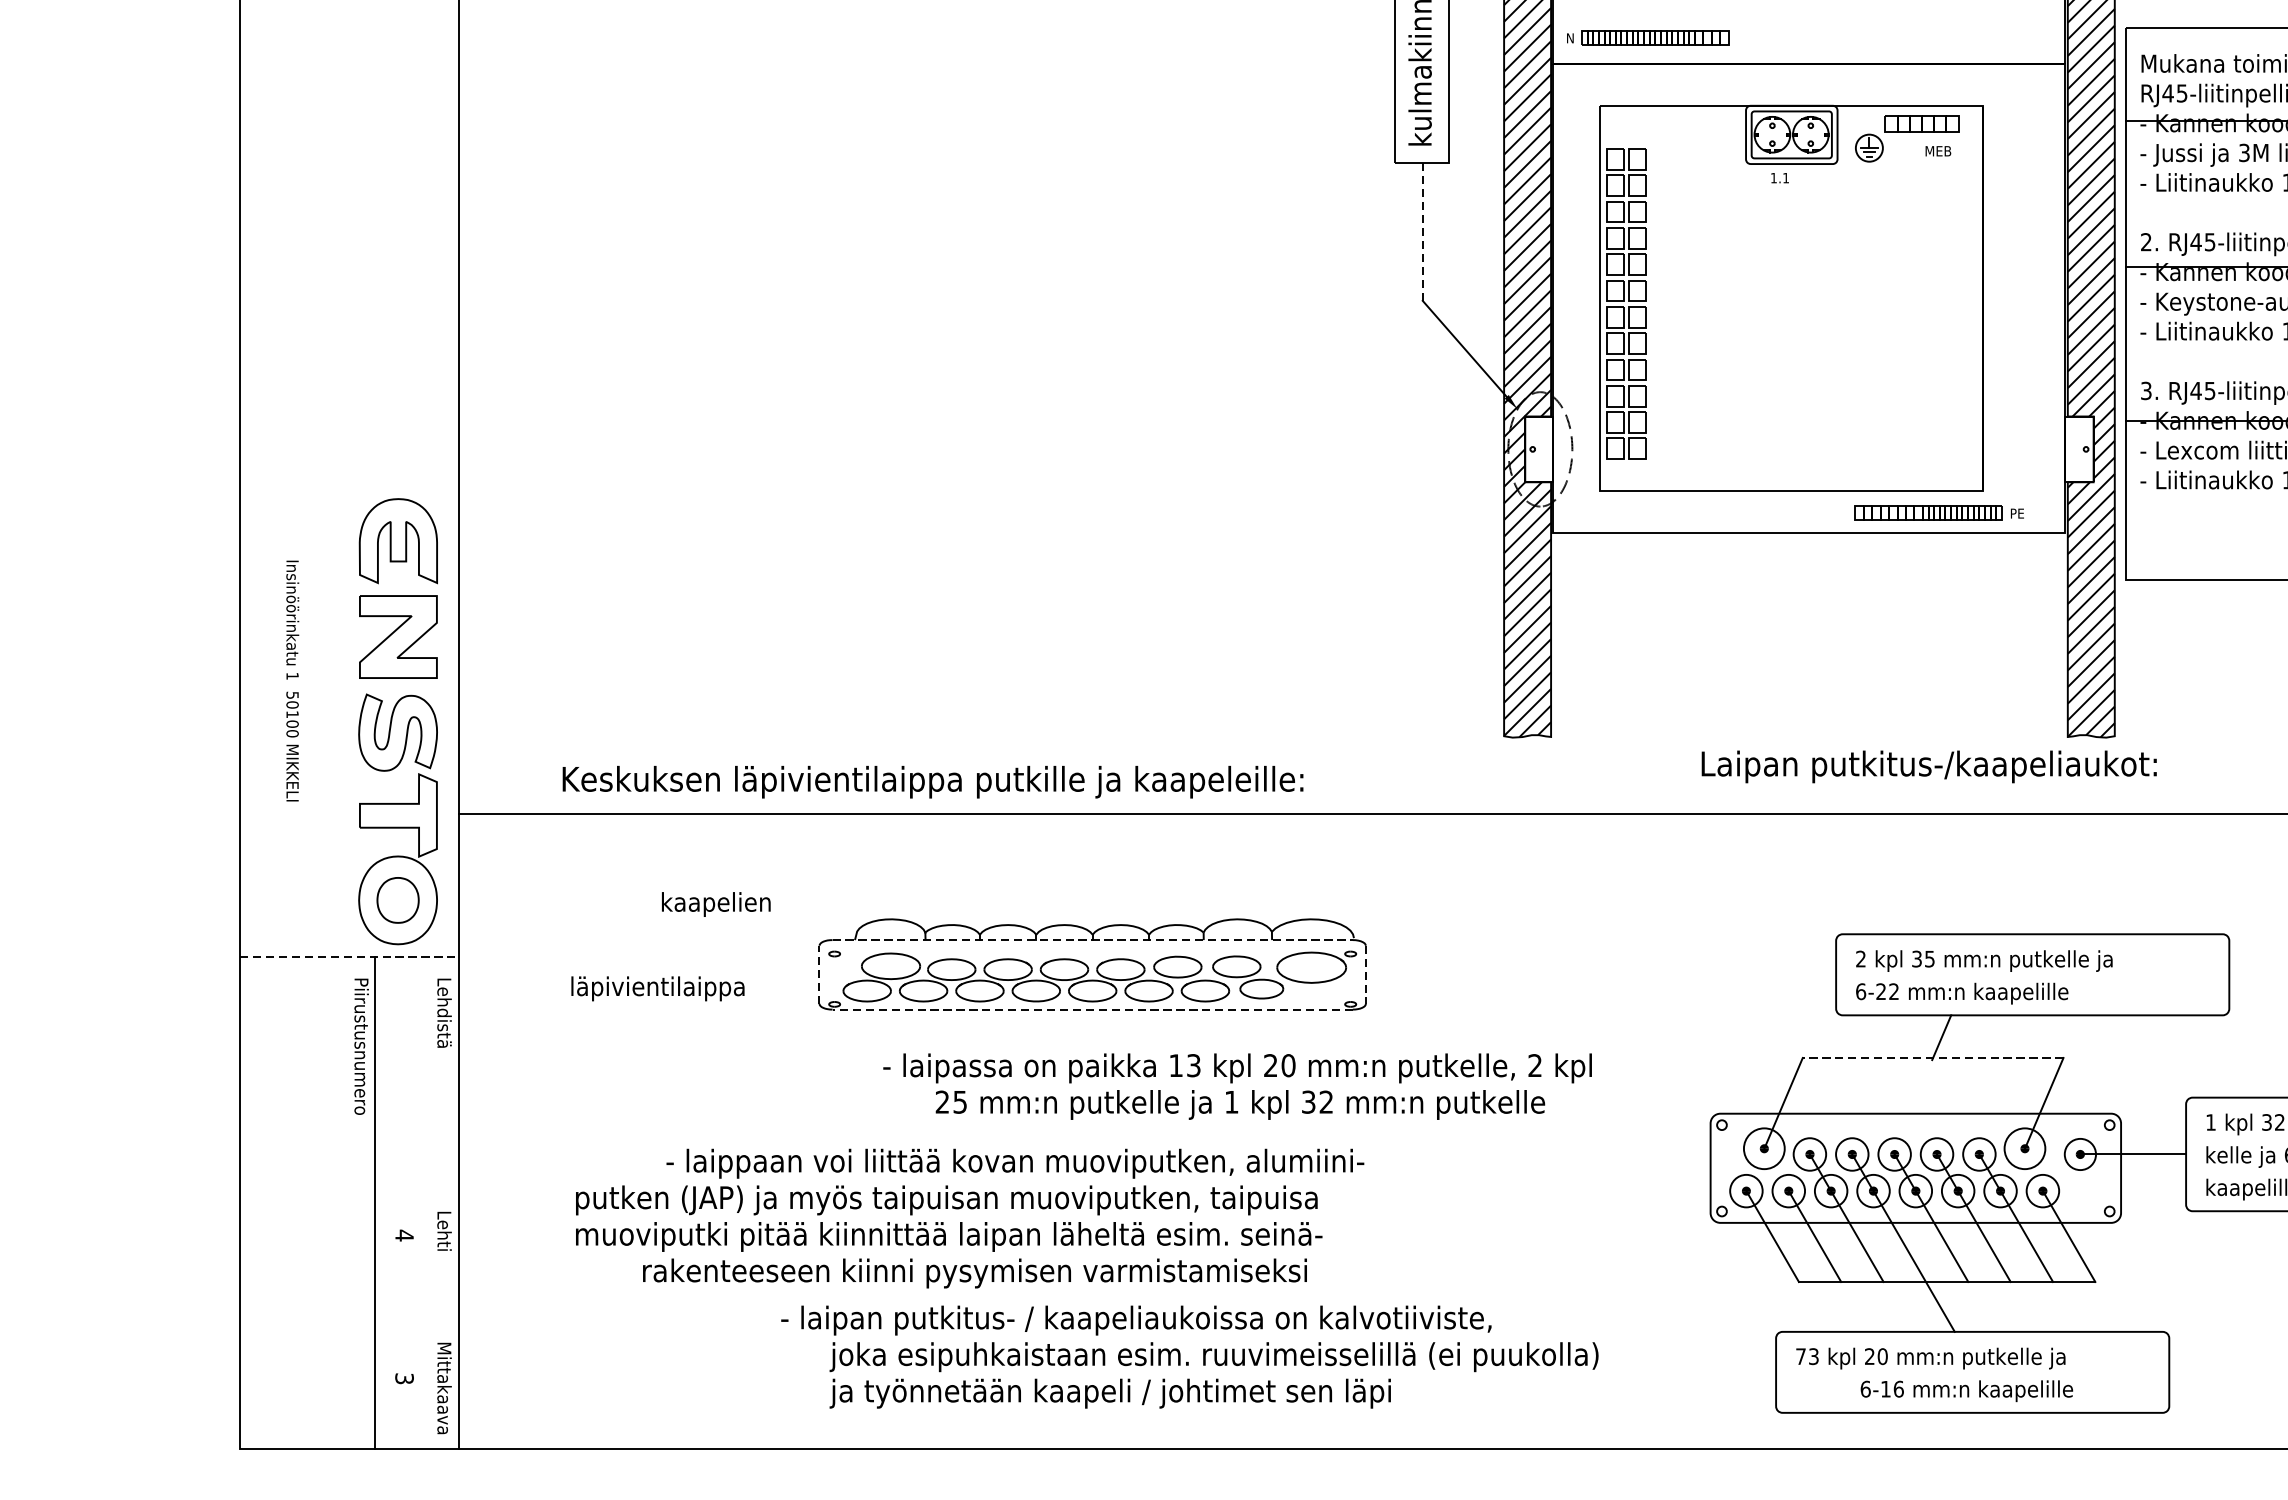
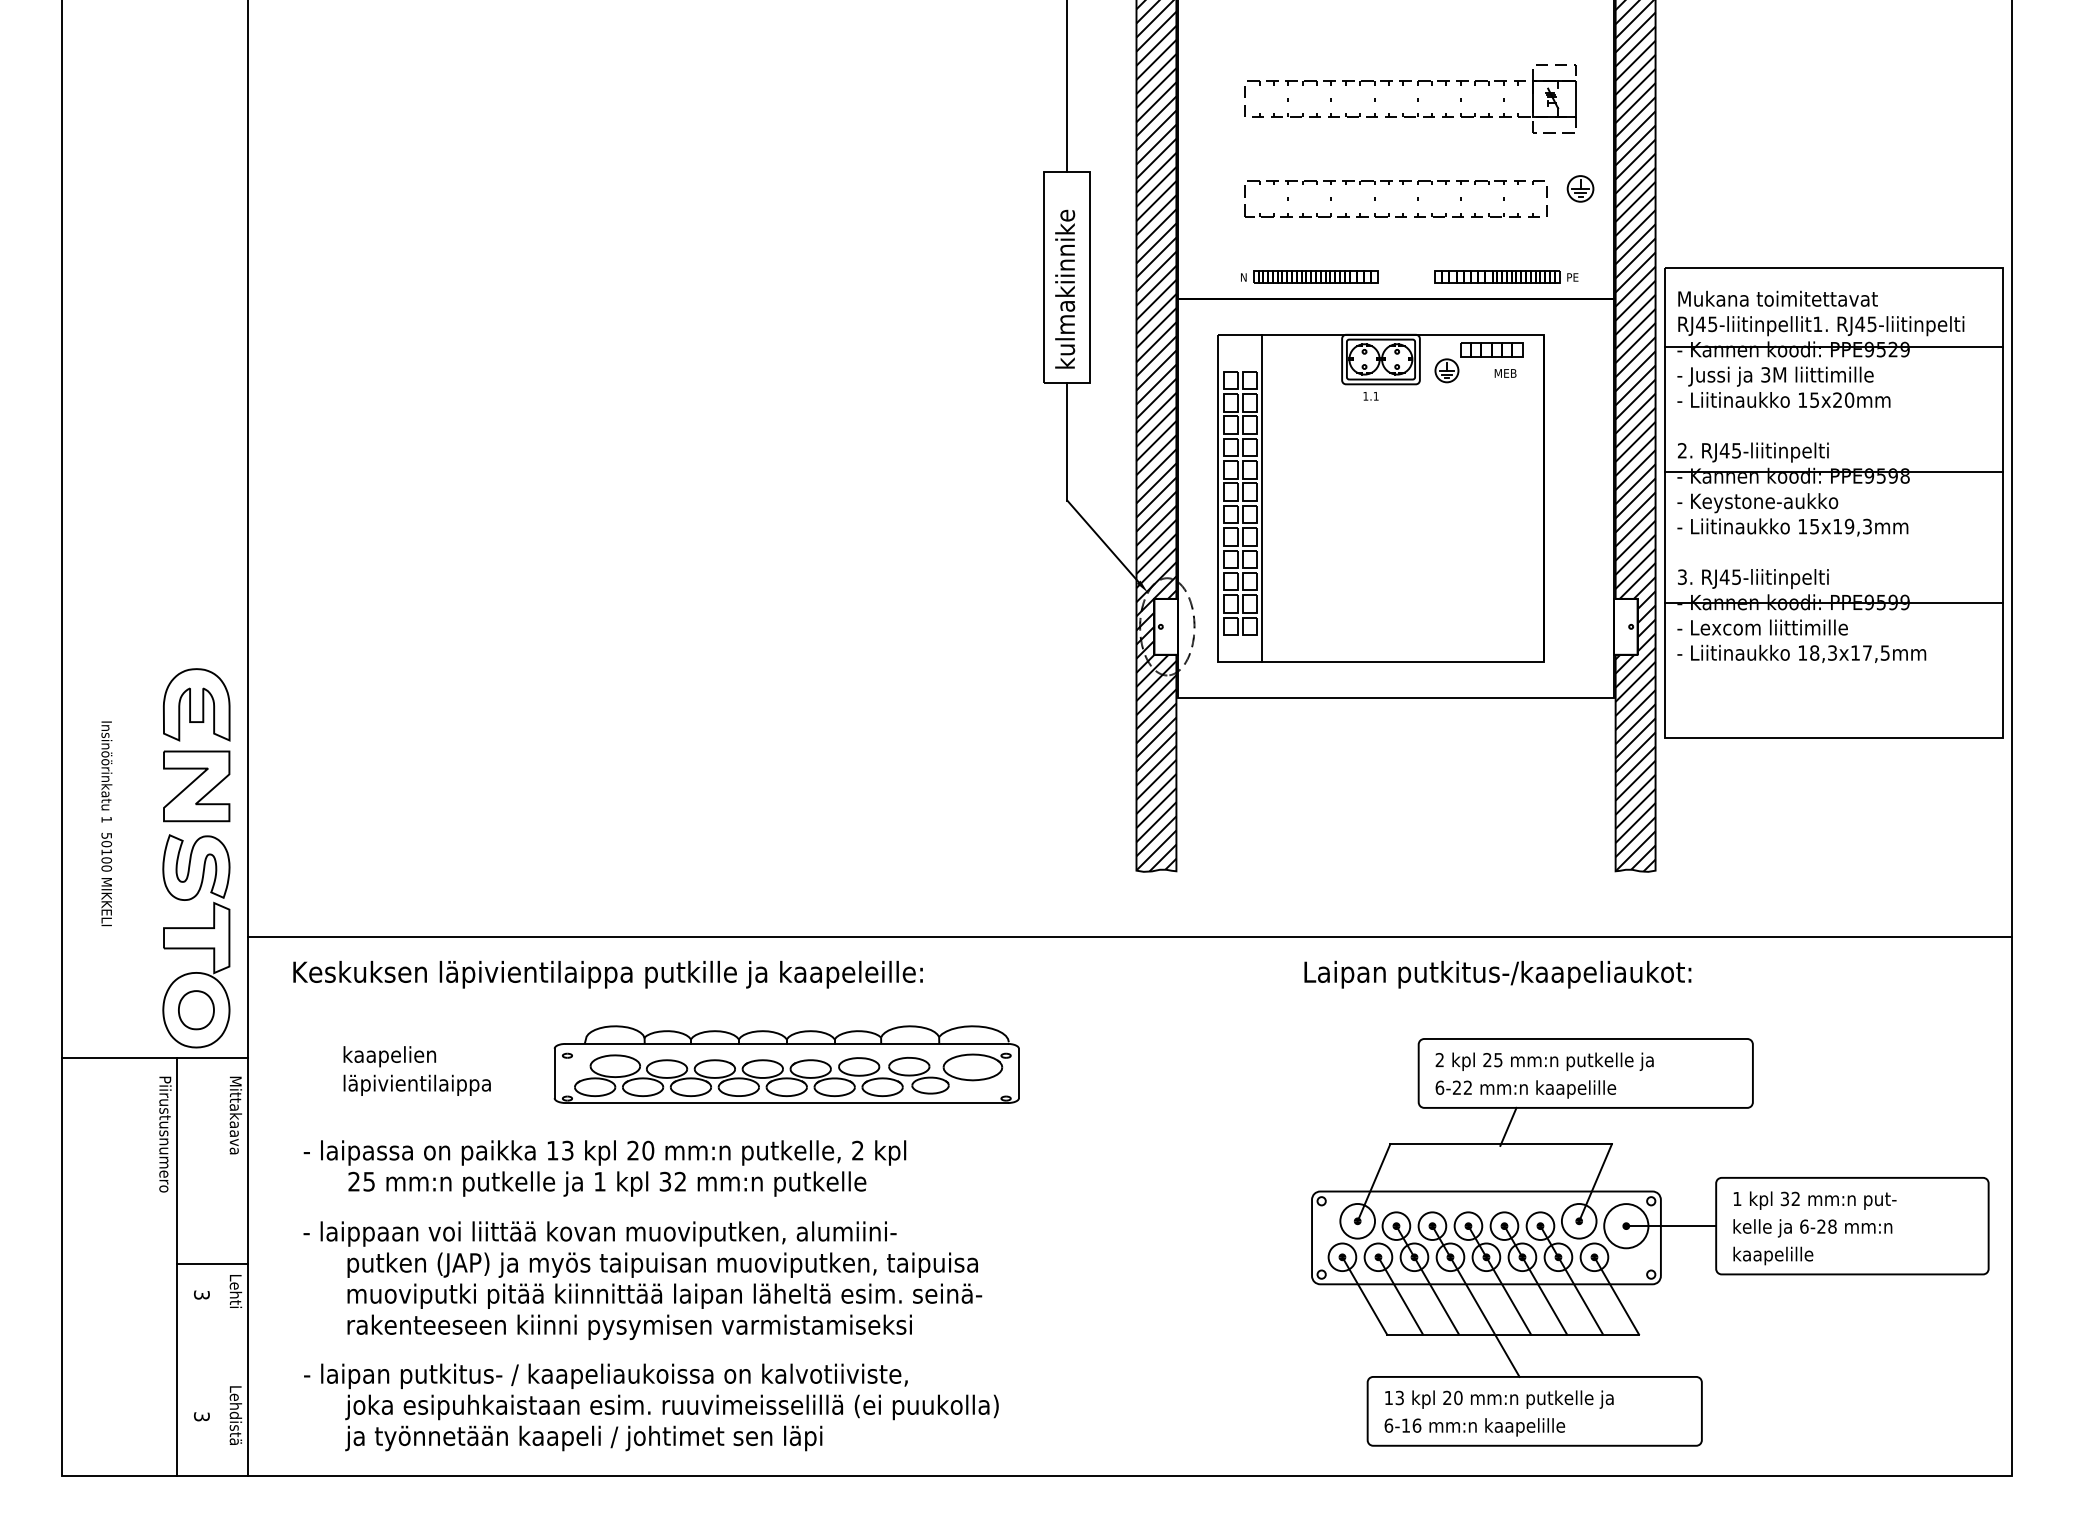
part: (1647, 37) -> (1309, 276), moved
line: (1422, 231) -> (1067, 441), dashed -> solid
line: (1652, 298) -> (1262, 498), added
part: (1939, 512) -> (1506, 276), moved
text: (1928, 766) -> (1497, 974), moved
text: (932, 781) -> (607, 974), moved
text: (715, 904) -> (389, 1056), moved
line: (1093, 939) -> (787, 1043), dashed -> solid
line: (349, 957) -> (155, 1058), dashed -> solid
text: (1917, 959) -> (1487, 1060), 35 -> 25
line: (819, 974) -> (554, 1073), dashed -> solid
line: (1366, 974) -> (1019, 1073), dashed -> solid
line: (1092, 1010) -> (786, 1103), dashed -> solid
text: (444, 1025) -> (235, 1116), Lehdistä -> Mittakaava
line: (1933, 1058) -> (1501, 1144), dashed -> solid
text: (1237, 1086) -> (604, 1168), moved
circle: (2080, 1154) -> (1626, 1226), size x1.67
text: (1014, 1163) -> (599, 1233), moved
line: (415, 1198) -> (211, 1263), added
text: (404, 1236) -> (201, 1295), 4 -> 3
text: (974, 1272) -> (629, 1326), moved
text: (1800, 1356) -> (1388, 1397), 73 -> 13
text: (1189, 1357) -> (651, 1407), moved
text: (444, 1388) -> (235, 1425), Mittakaava -> Lehdistä
text: (1966, 1391) -> (1474, 1427), moved

